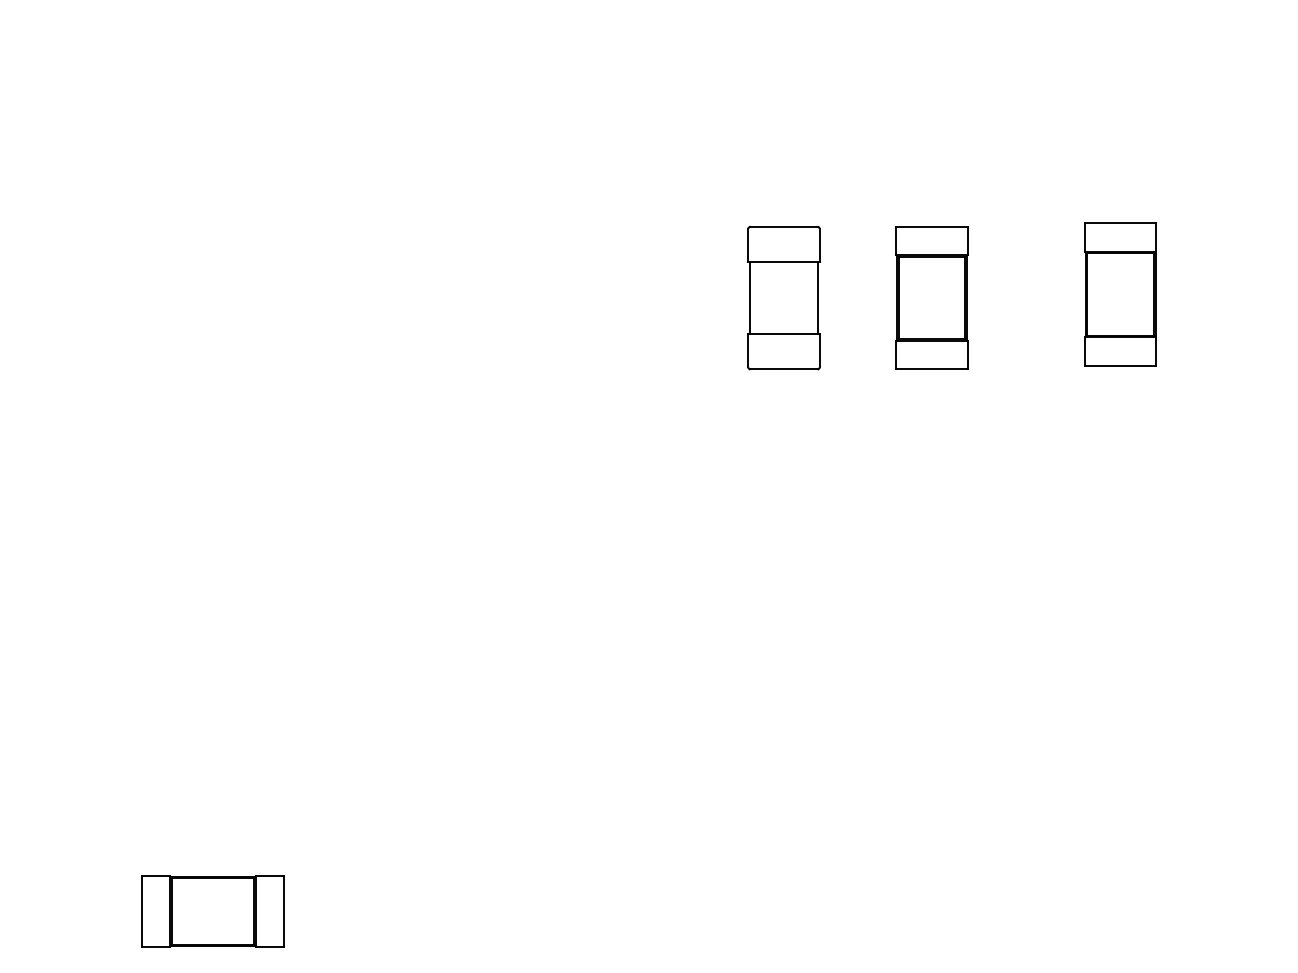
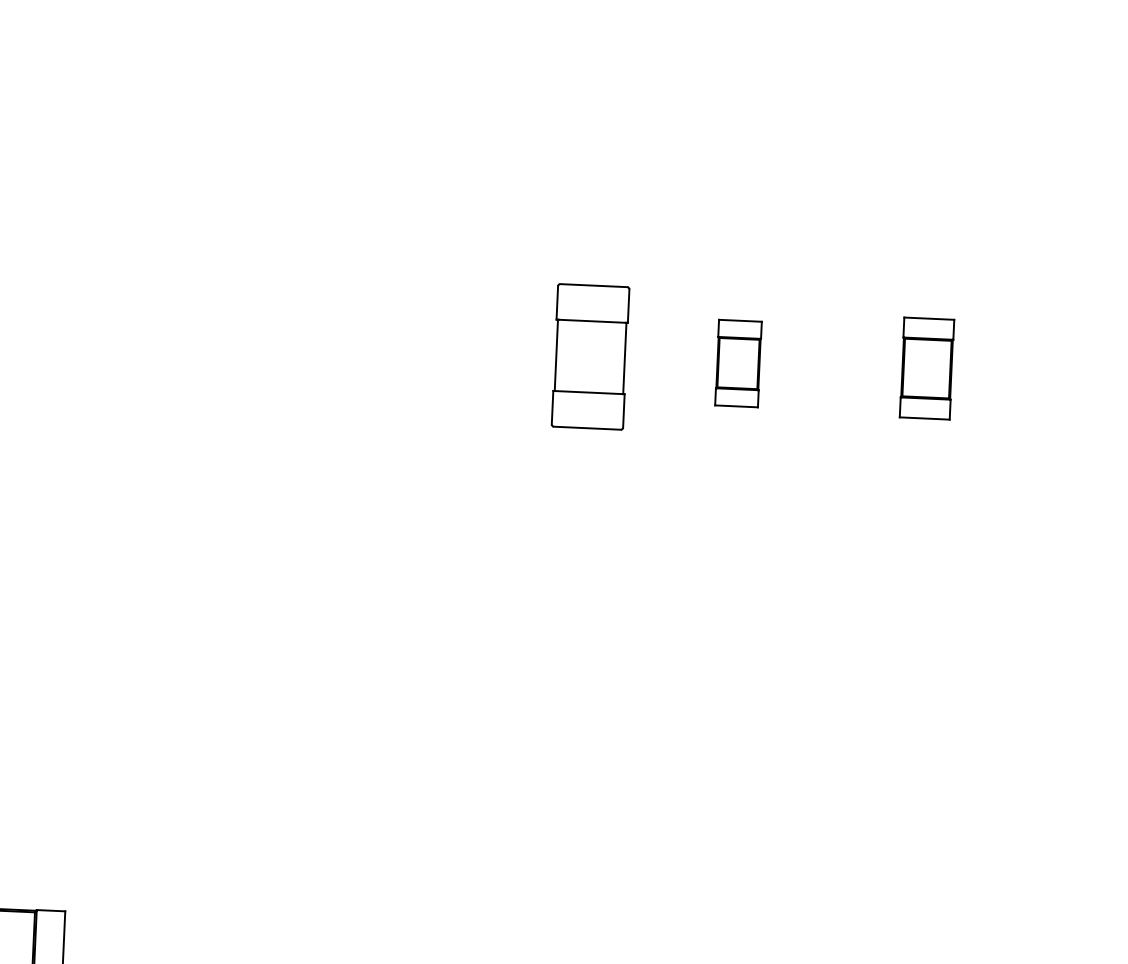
part: (1120, 294) -> (926, 368), size x0.7
part: (931, 297) -> (737, 363), size x0.6

